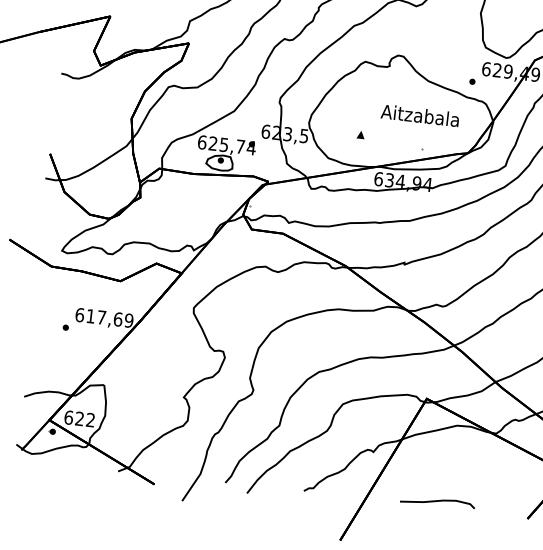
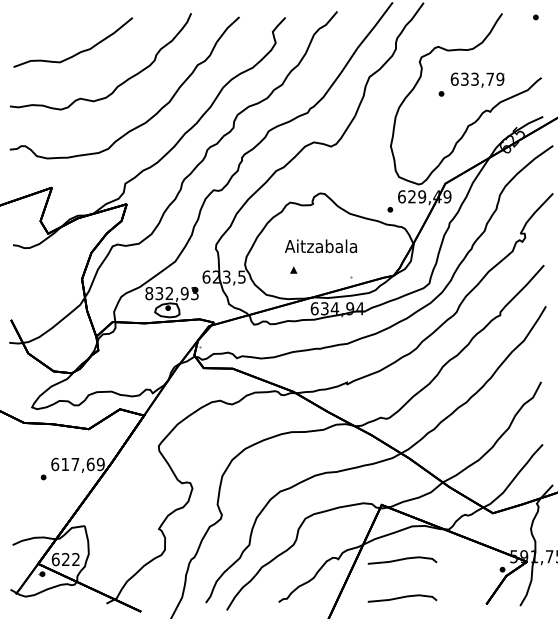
text: (419, 115) -> (320, 246), moved
text: (227, 145) -> (172, 293), 625,74 -> 832,93
curve: (442, 461) -> (402, 560), added

